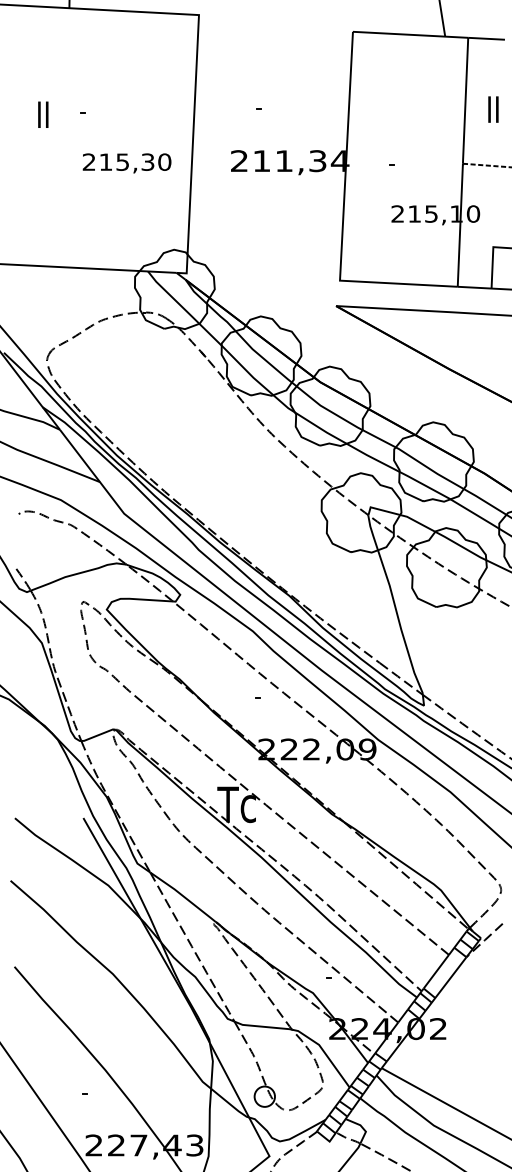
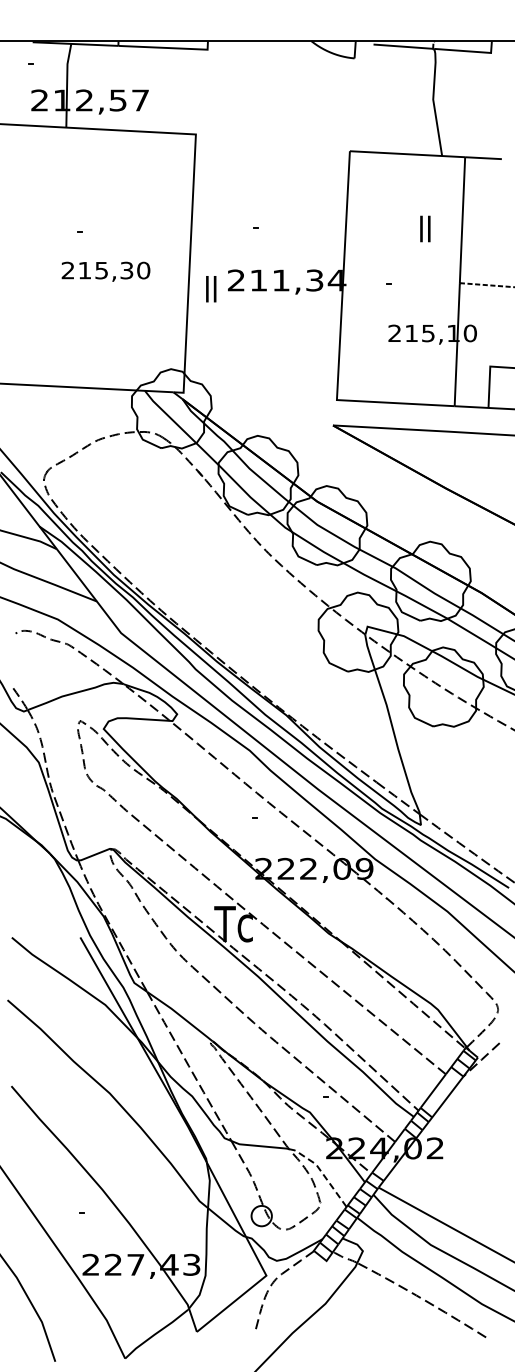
text: (493, 109) -> (425, 228), moved
text: (43, 115) -> (211, 289), moved
text: (126, 163) -> (105, 271), moved
line: (324, 1052) -> (321, 1171), solid -> dashed

